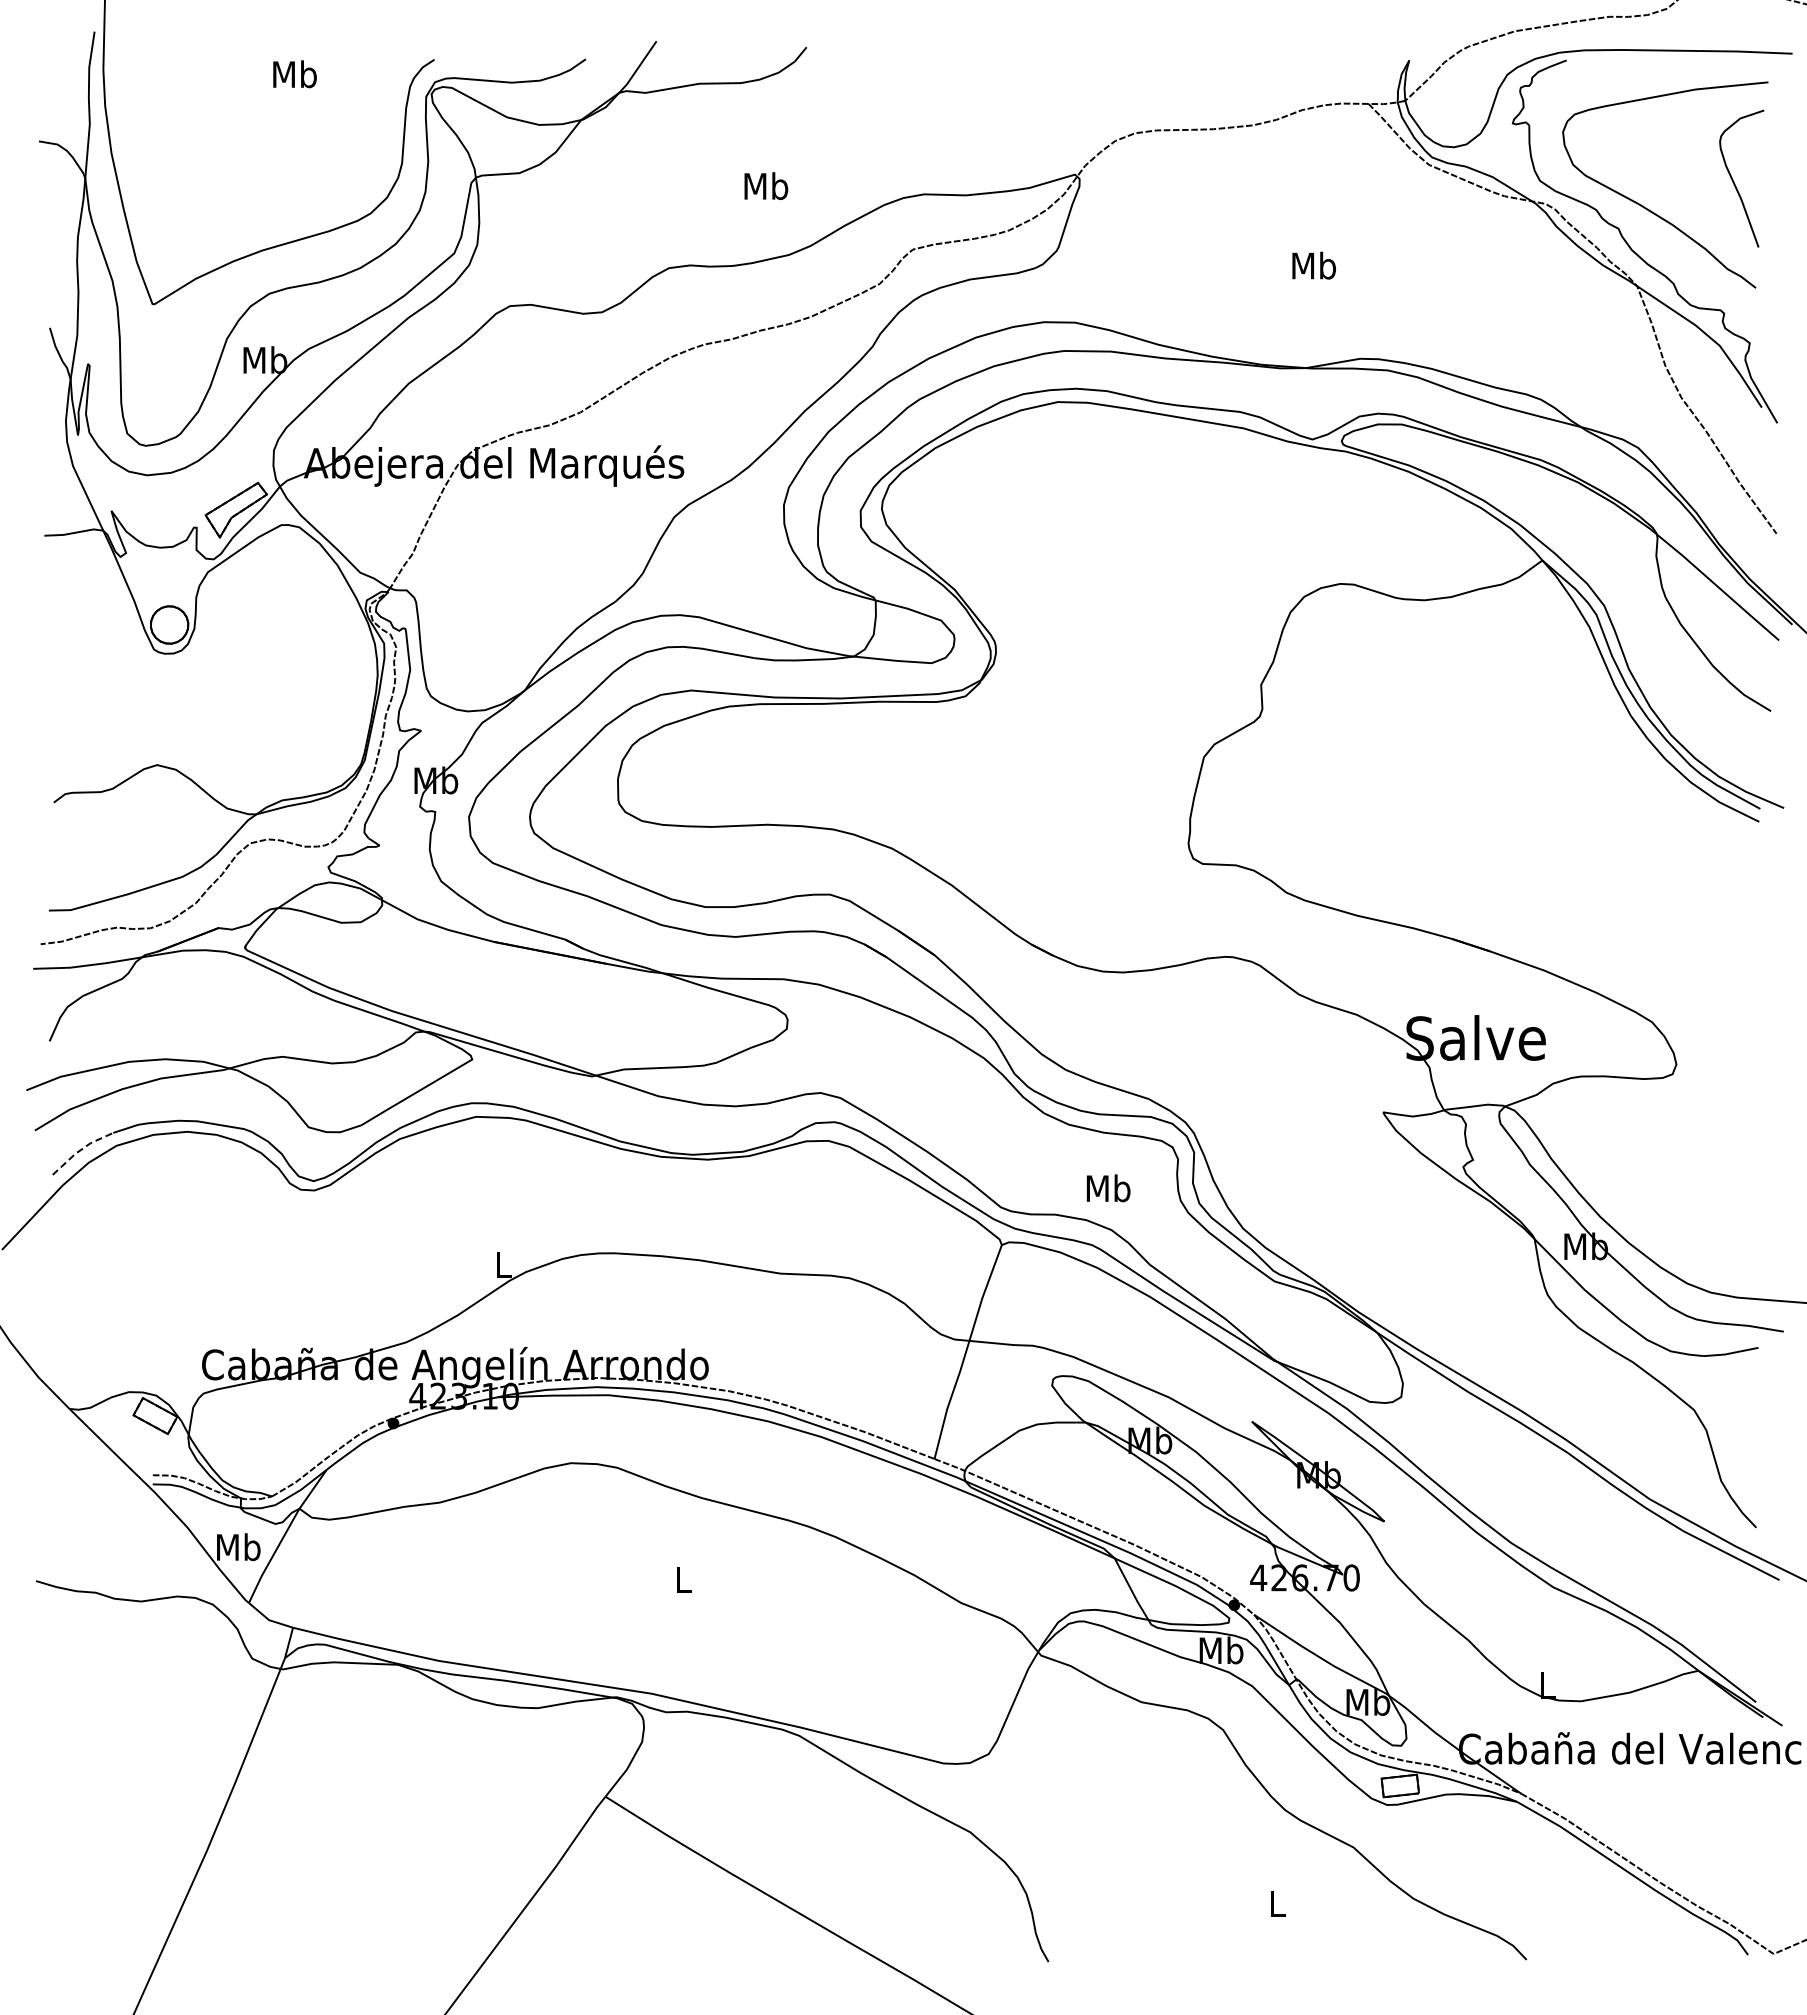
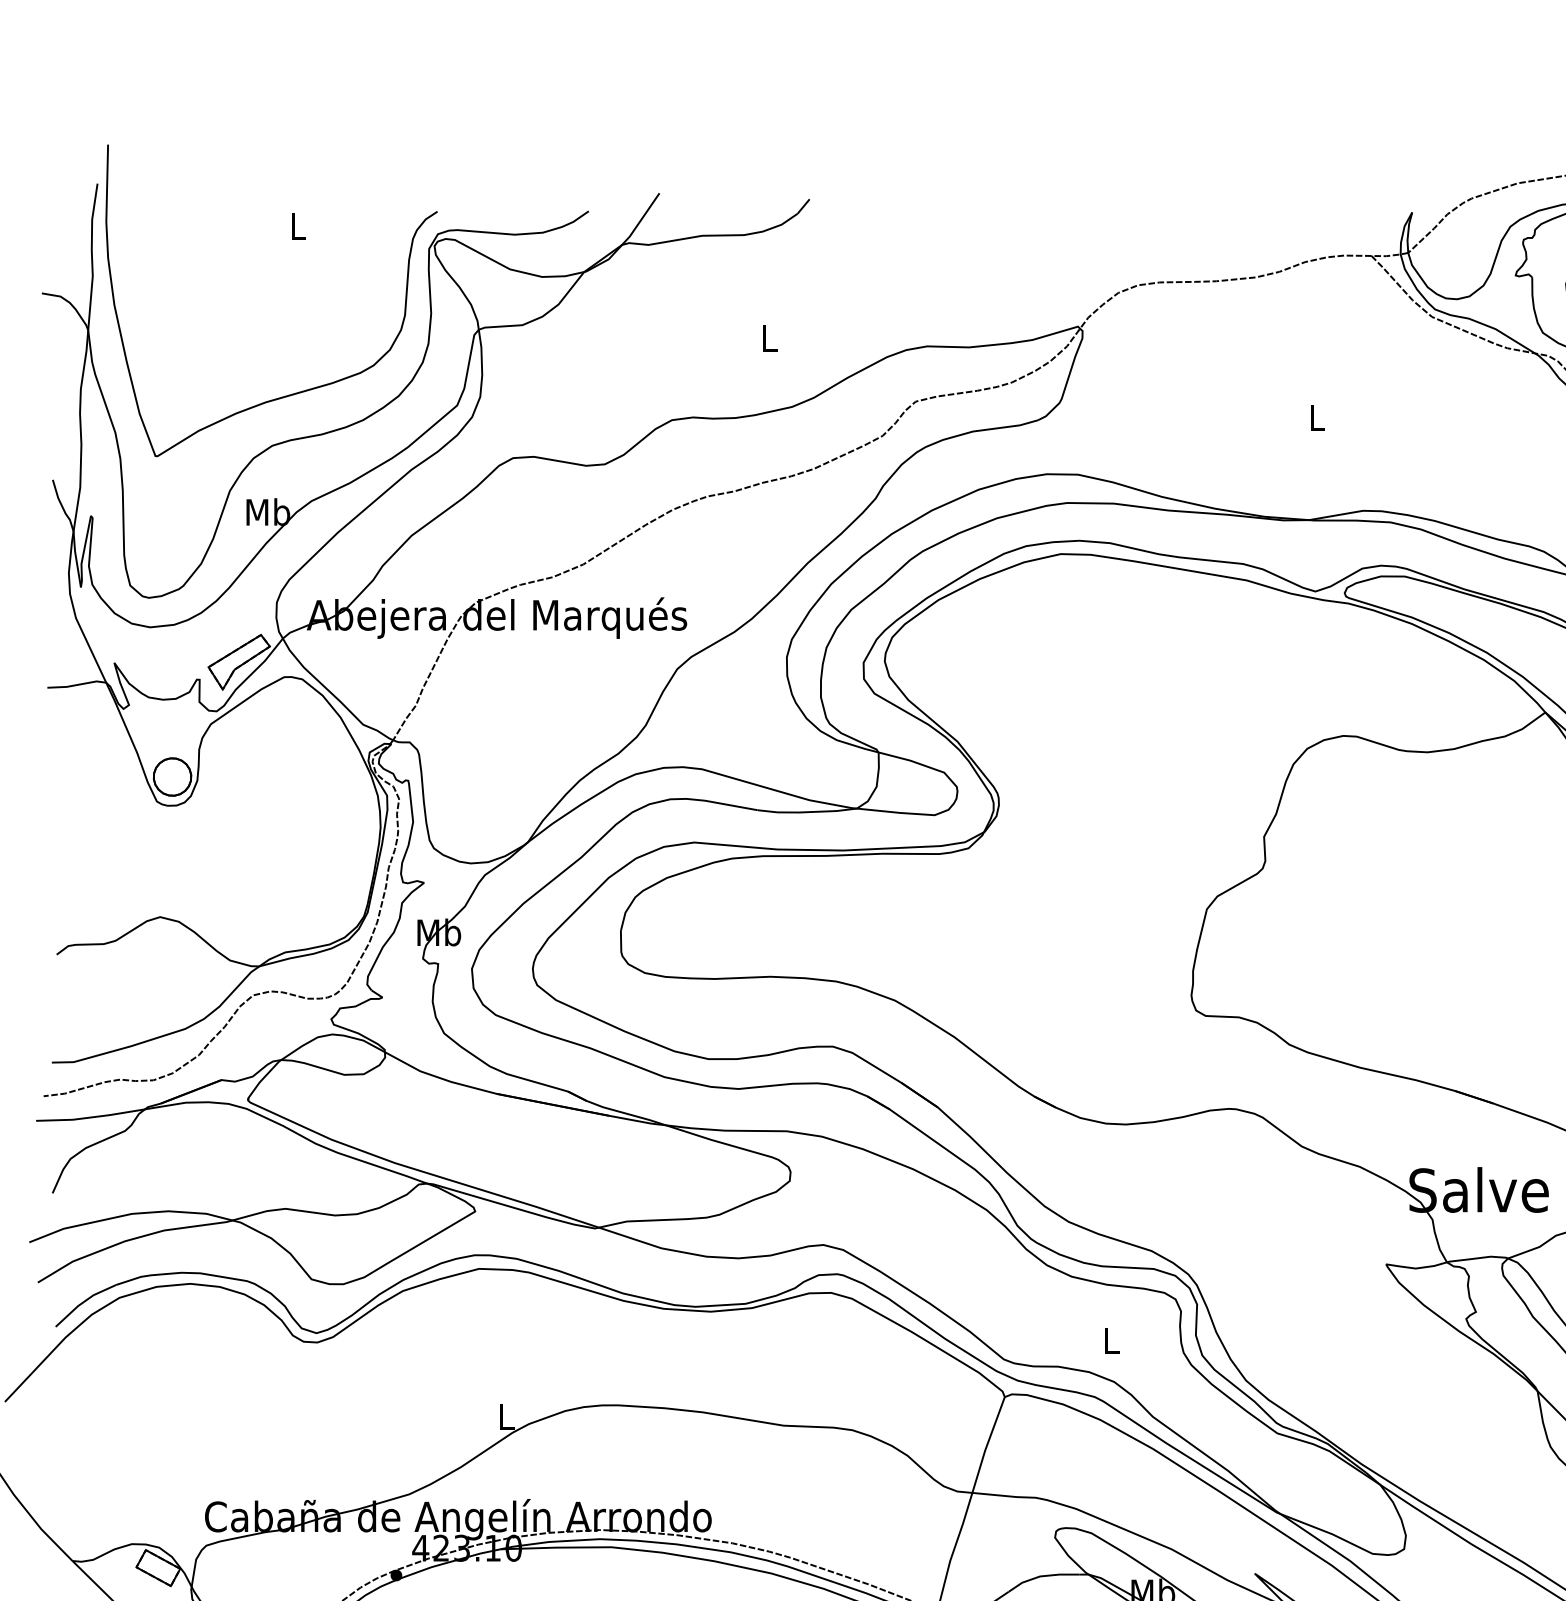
text: (294, 74) -> (297, 226), Mb -> L
text: (766, 185) -> (769, 337), Mb -> L
text: (1313, 265) -> (1316, 417), Mb -> L
line: (80, 1150) -> (83, 1302), dashed -> solid
text: (1108, 1188) -> (1111, 1340), Mb -> L

